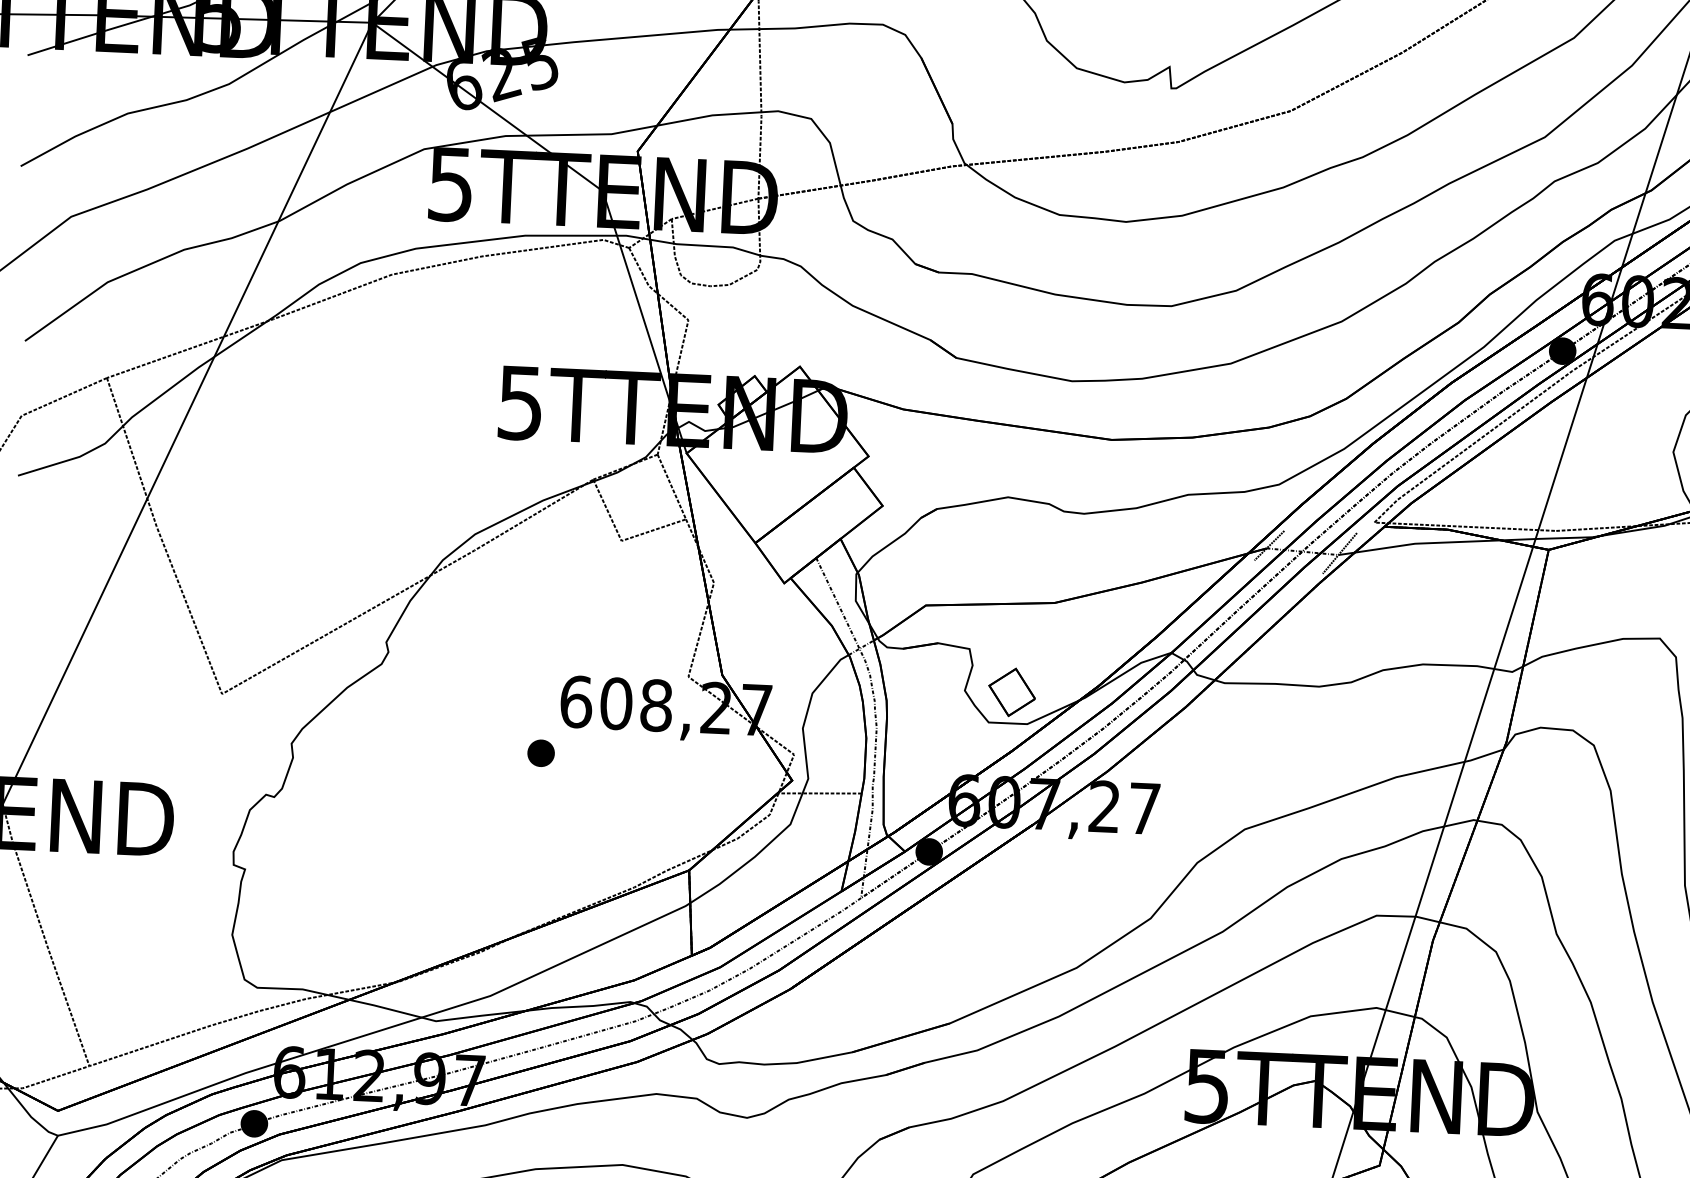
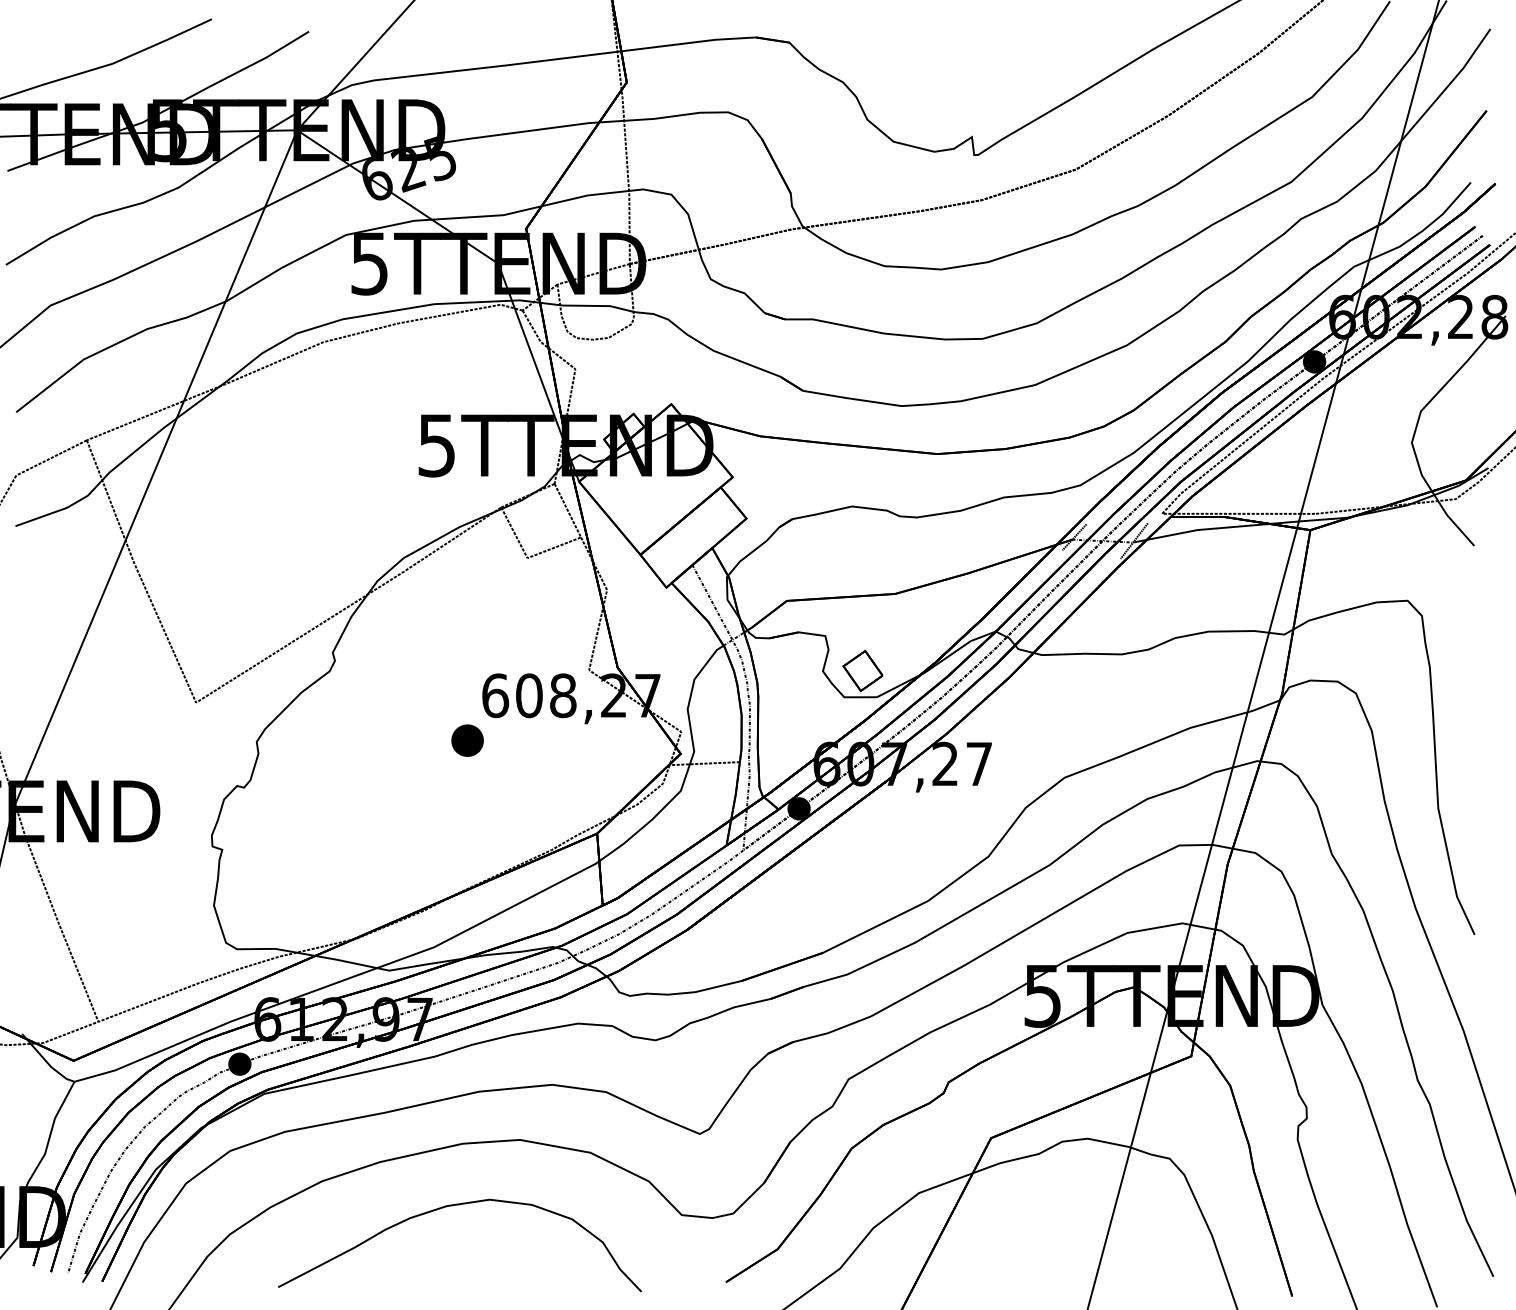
part: (540, 752) -> (467, 739), size x1.4

